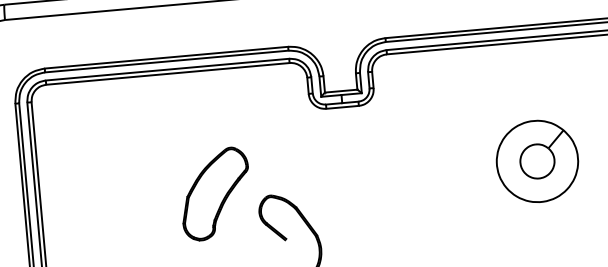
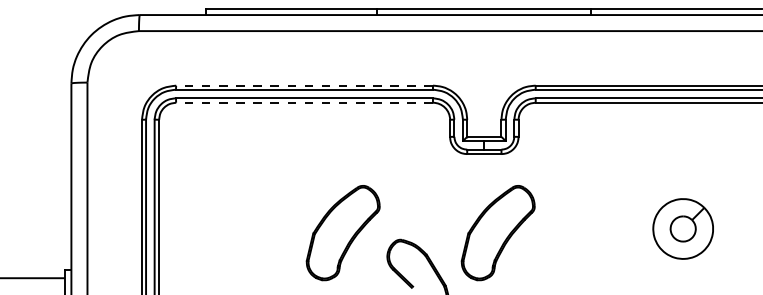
line: (166, 57) -> (304, 85), solid -> dashed
line: (167, 73) -> (304, 102), solid -> dashed
part: (536, 161) -> (682, 228), size x0.7
part: (361, 181) -> (497, 233), added

